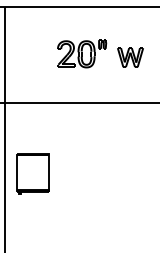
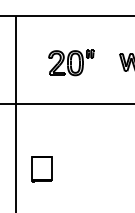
part: (82, 53) -> (71, 62), moved
part: (32, 173) -> (41, 169), size x0.7

